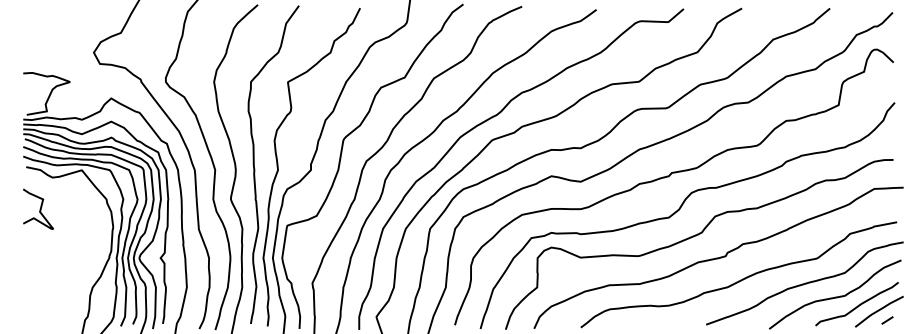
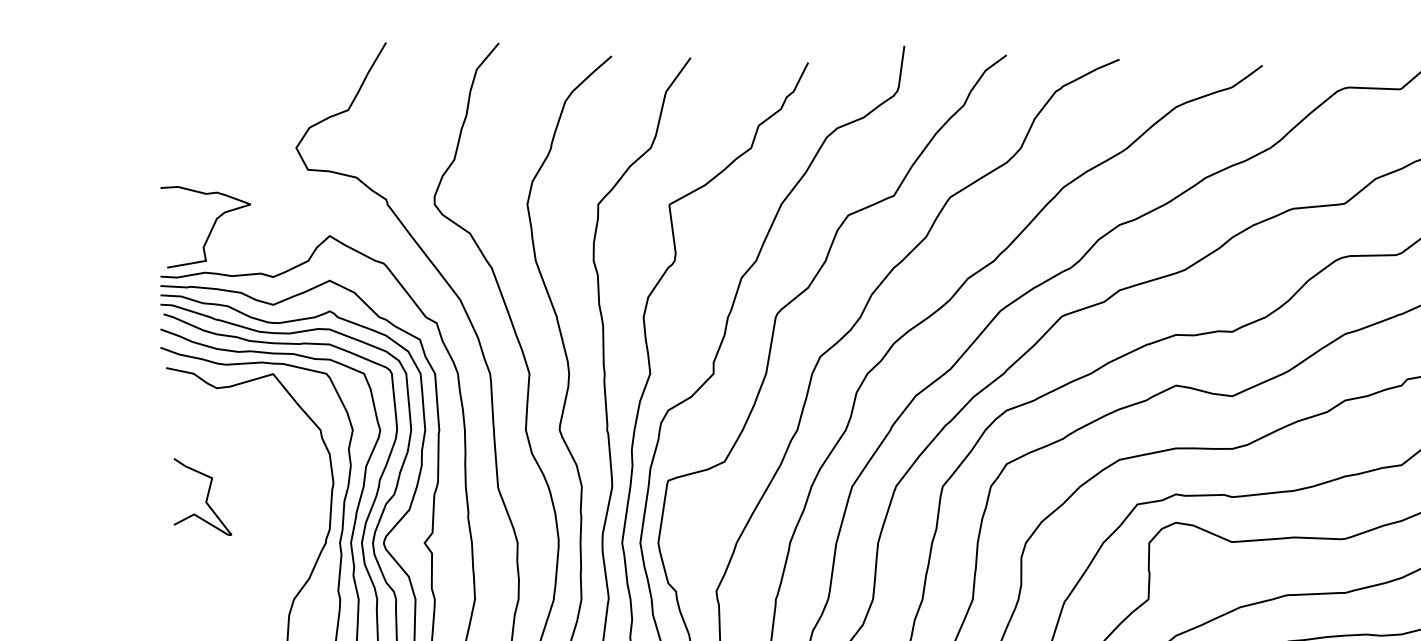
curve: (39, 209) -> (205, 497), moved

